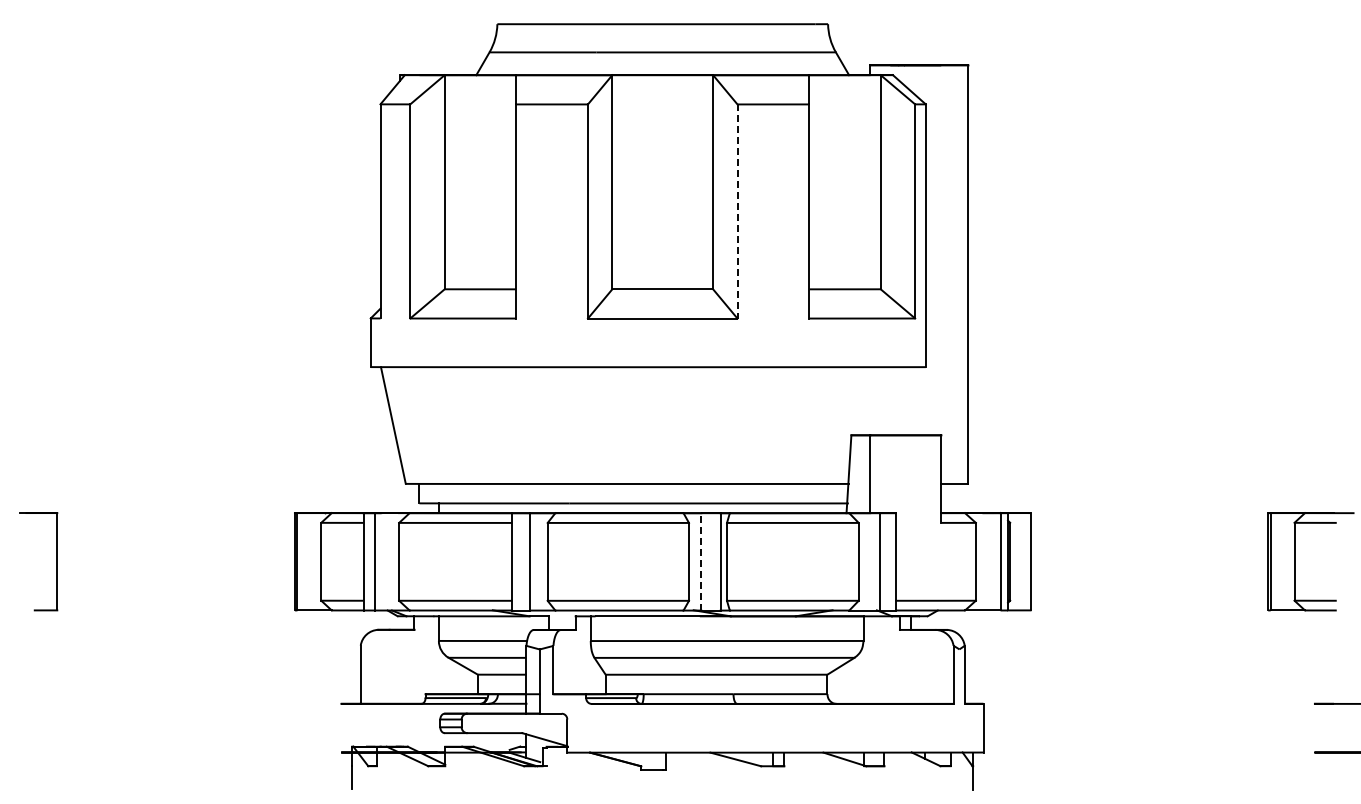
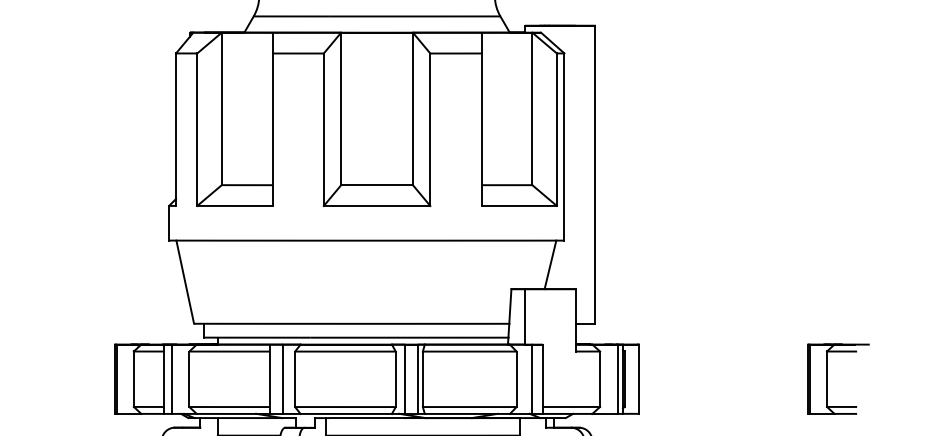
line: (737, 212) -> (430, 130), dashed -> solid
line: (906, 401) -> (550, 265), added
line: (701, 561) -> (404, 379), dashed -> solid

